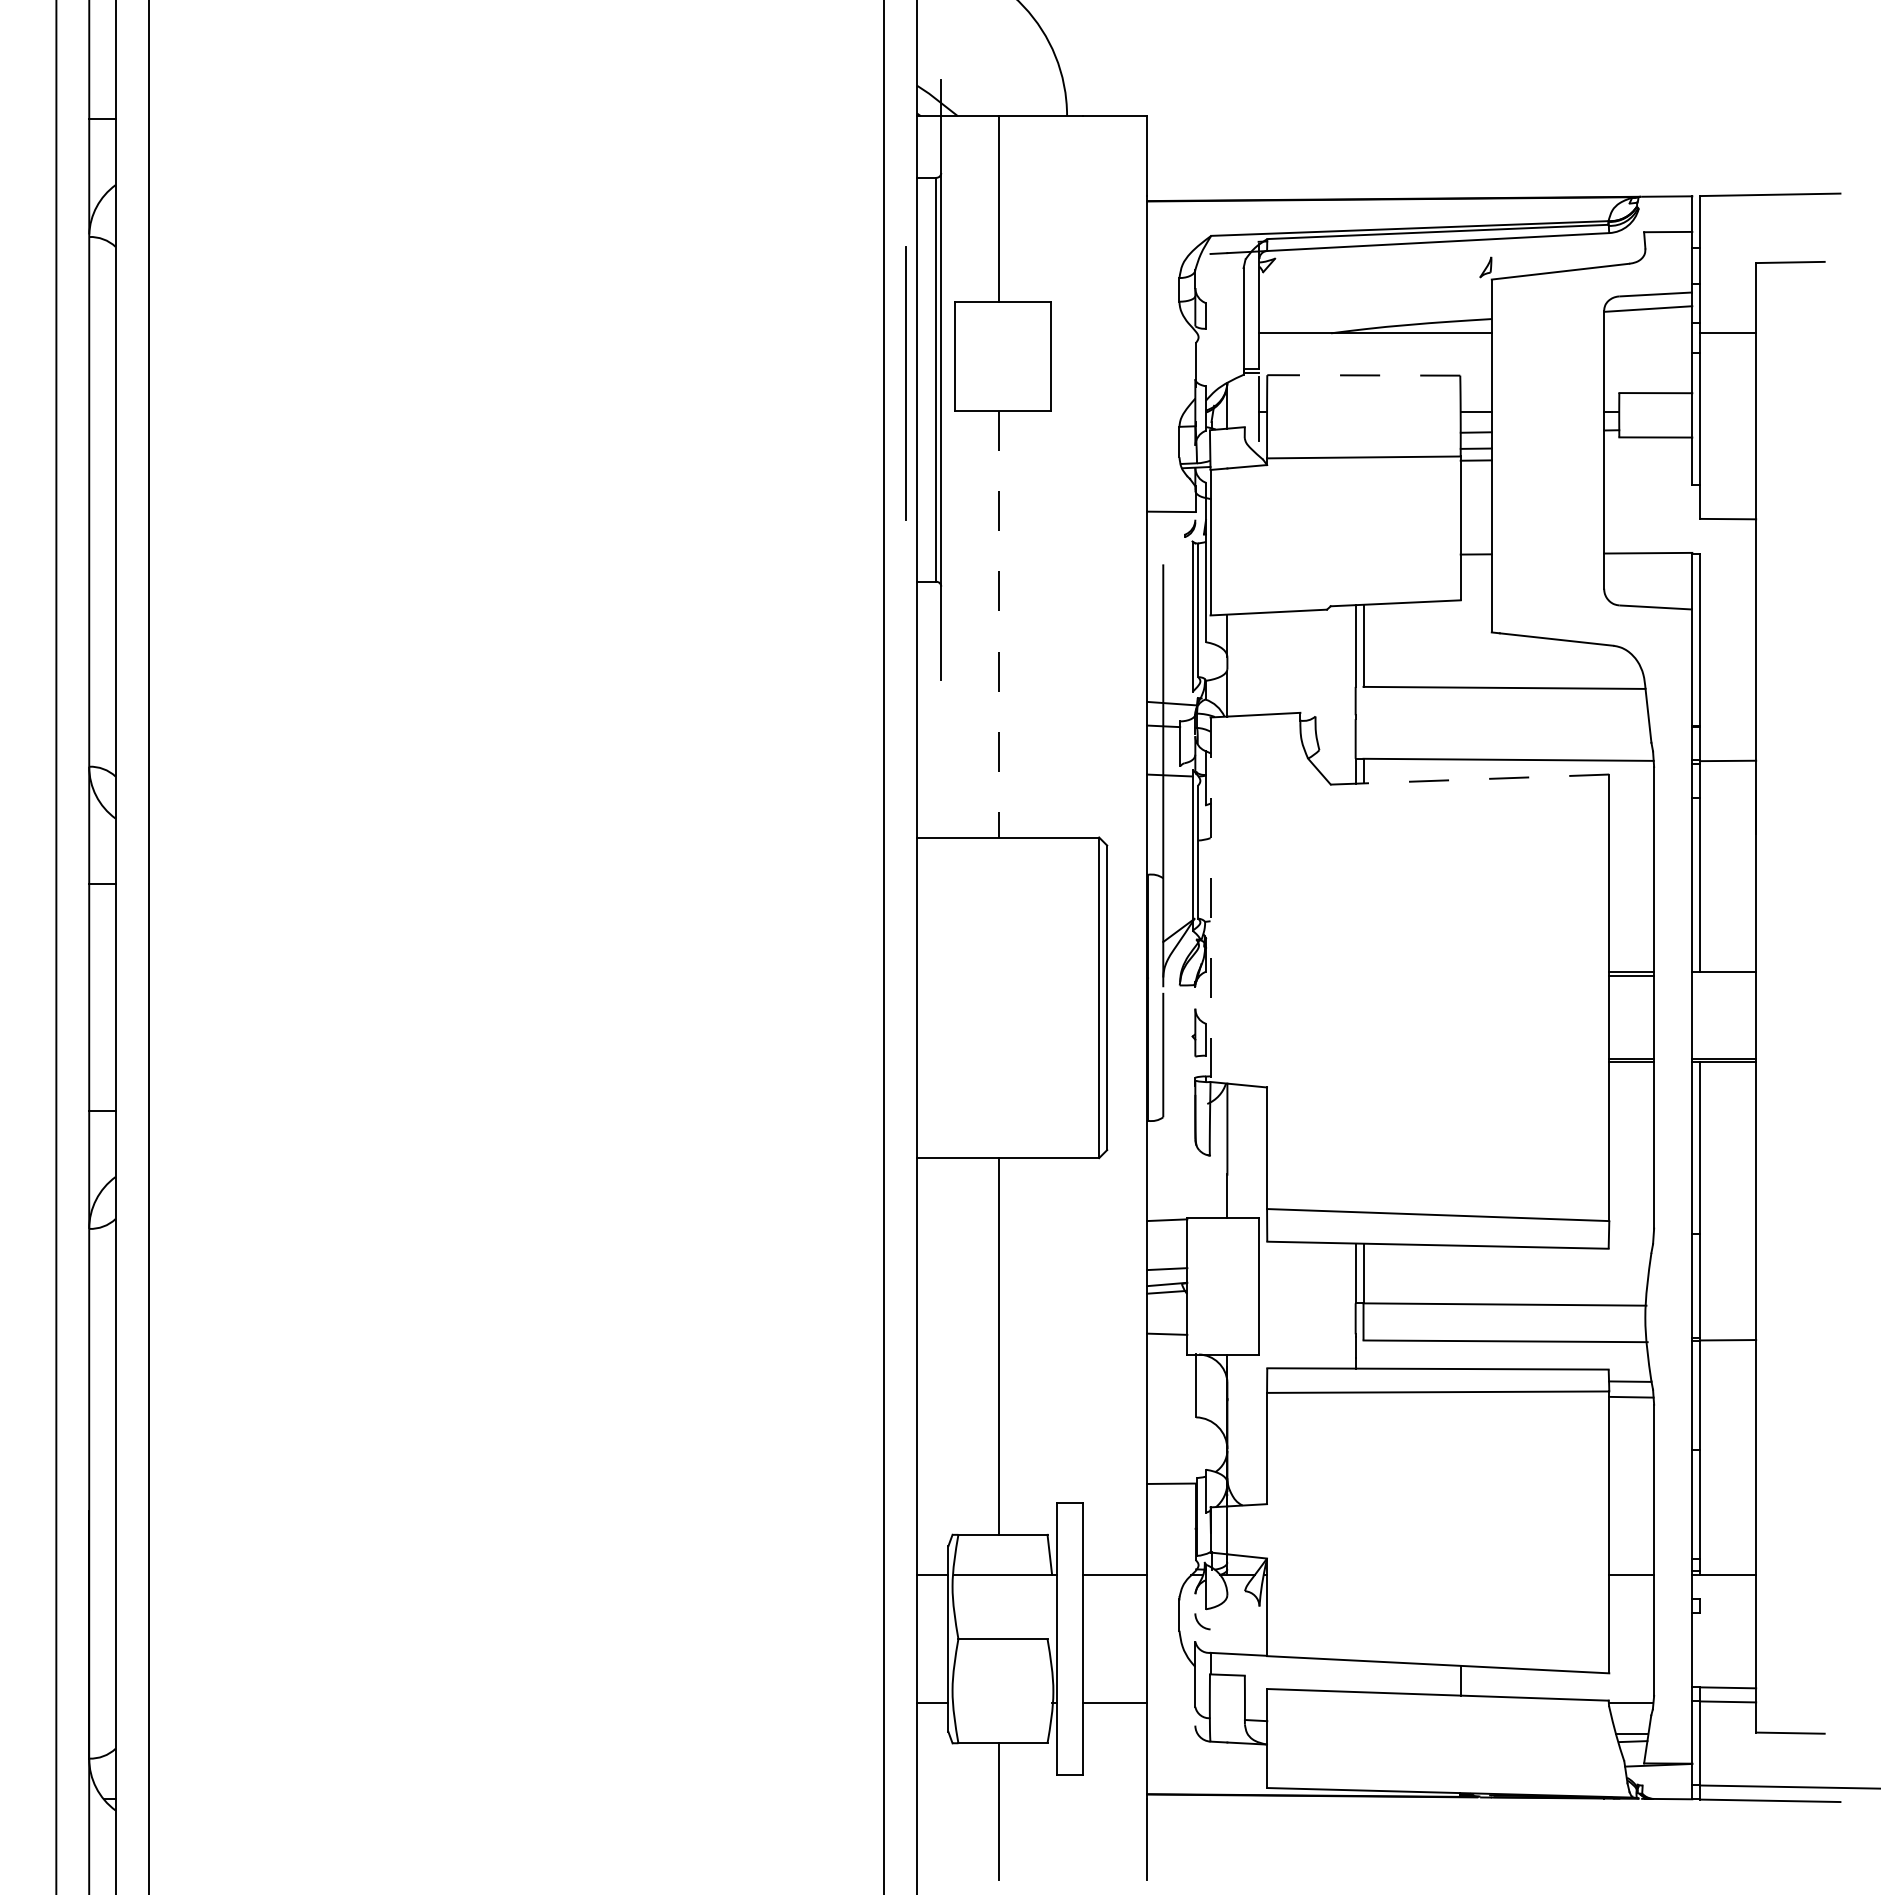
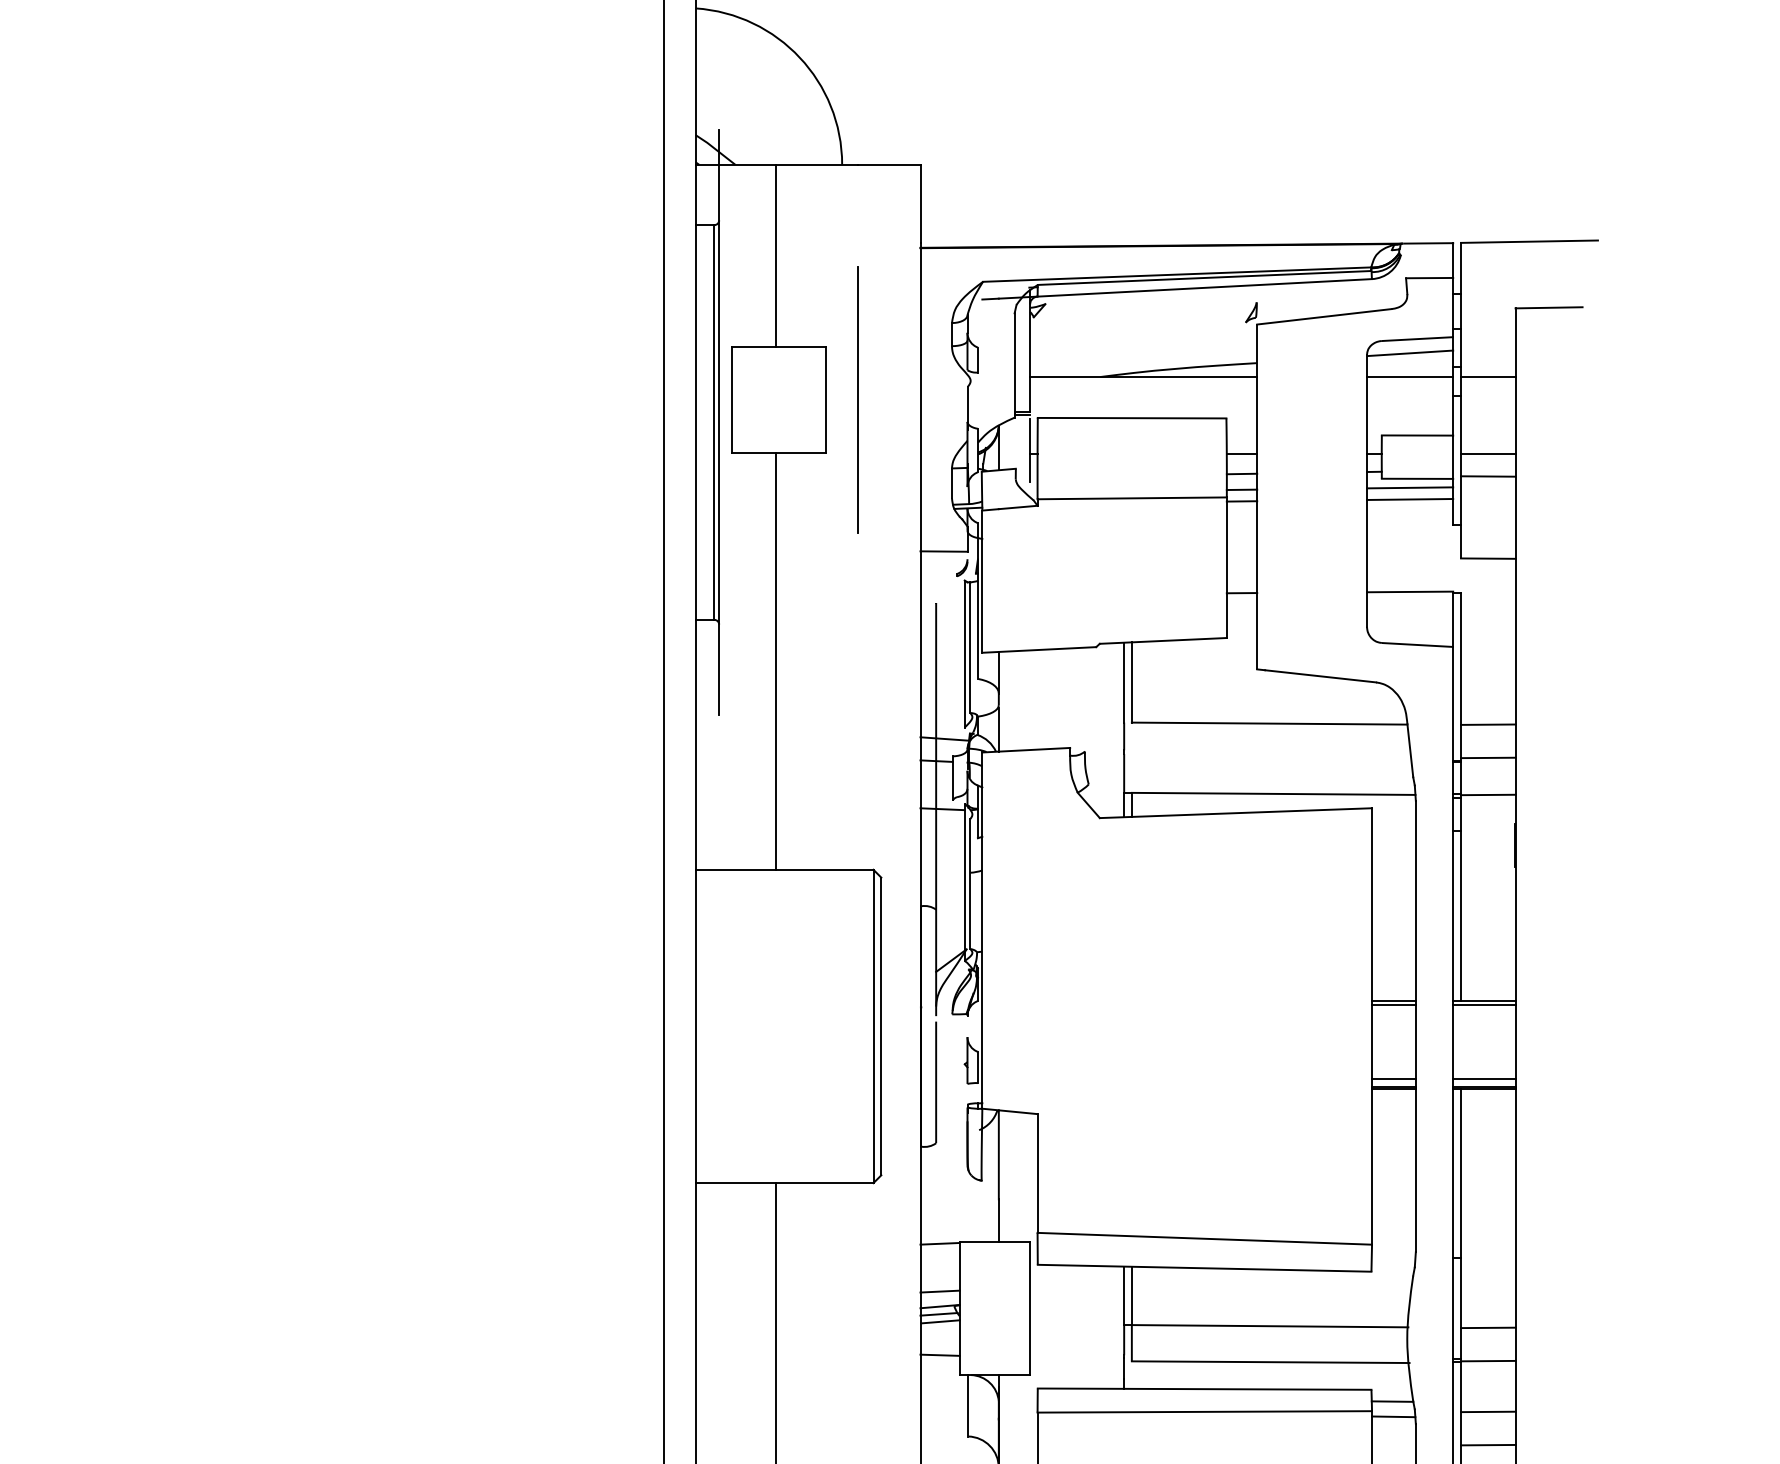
line: (1648, 333) -> (1410, 377), added
line: (1363, 375) -> (1131, 418), dashed -> solid
line: (905, 383) -> (857, 399), moved
line: (1728, 411) -> (1488, 453), added
line: (1728, 434) -> (1488, 475), added
line: (1648, 446) -> (1410, 487), added
line: (1648, 458) -> (1410, 499), added
line: (998, 624) -> (775, 661), dashed -> solid
line: (1728, 688) -> (1488, 724), added
line: (1728, 722) -> (1488, 757), added
line: (1469, 779) -> (1235, 813), dashed -> solid
line: (1210, 900) -> (982, 931), dashed -> solid
line: (1724, 976) -> (1484, 1005), added
line: (1631, 1051) -> (1393, 1078), added
line: (1724, 1051) -> (1484, 1078), added
line: (1167, 1299) -> (940, 1321), added
line: (1728, 1306) -> (1488, 1328), added
line: (1728, 1392) -> (1488, 1412), added
line: (1728, 1426) -> (1488, 1445), added

